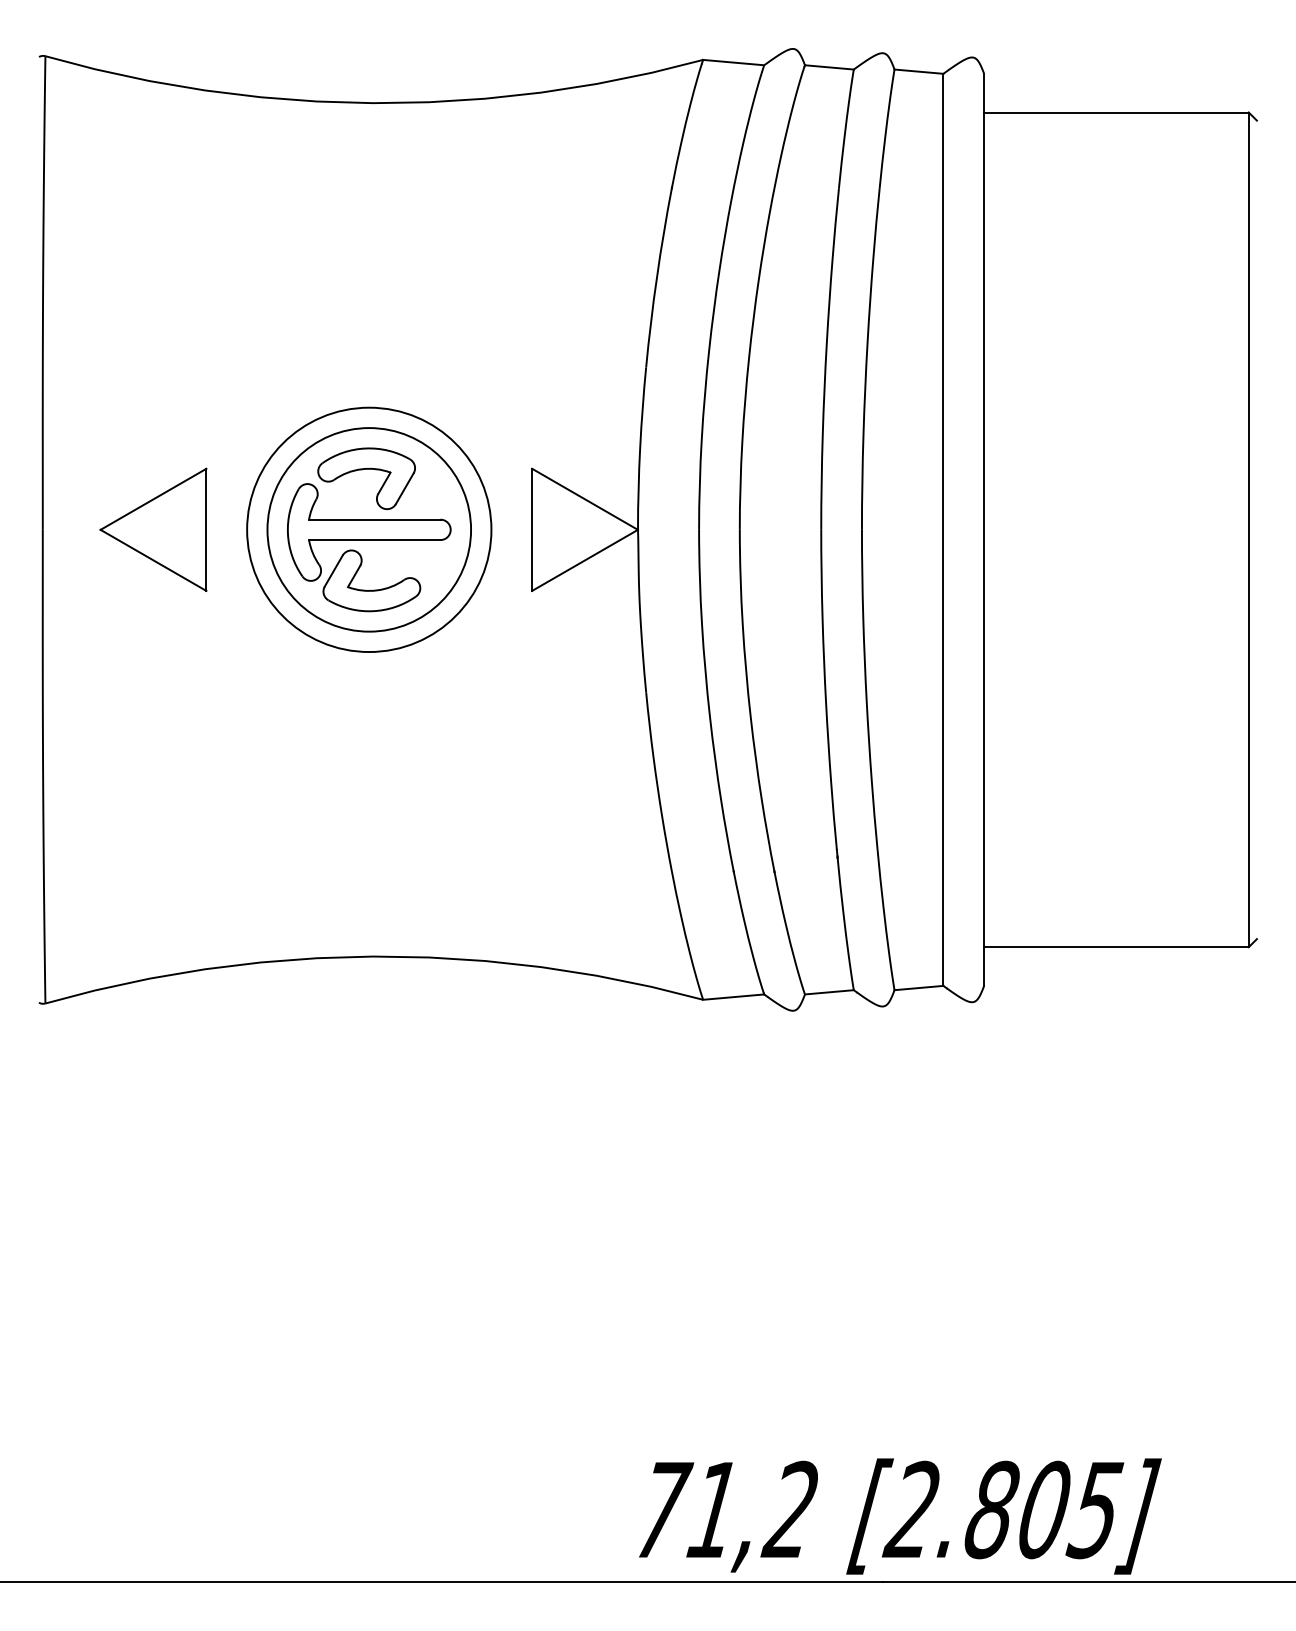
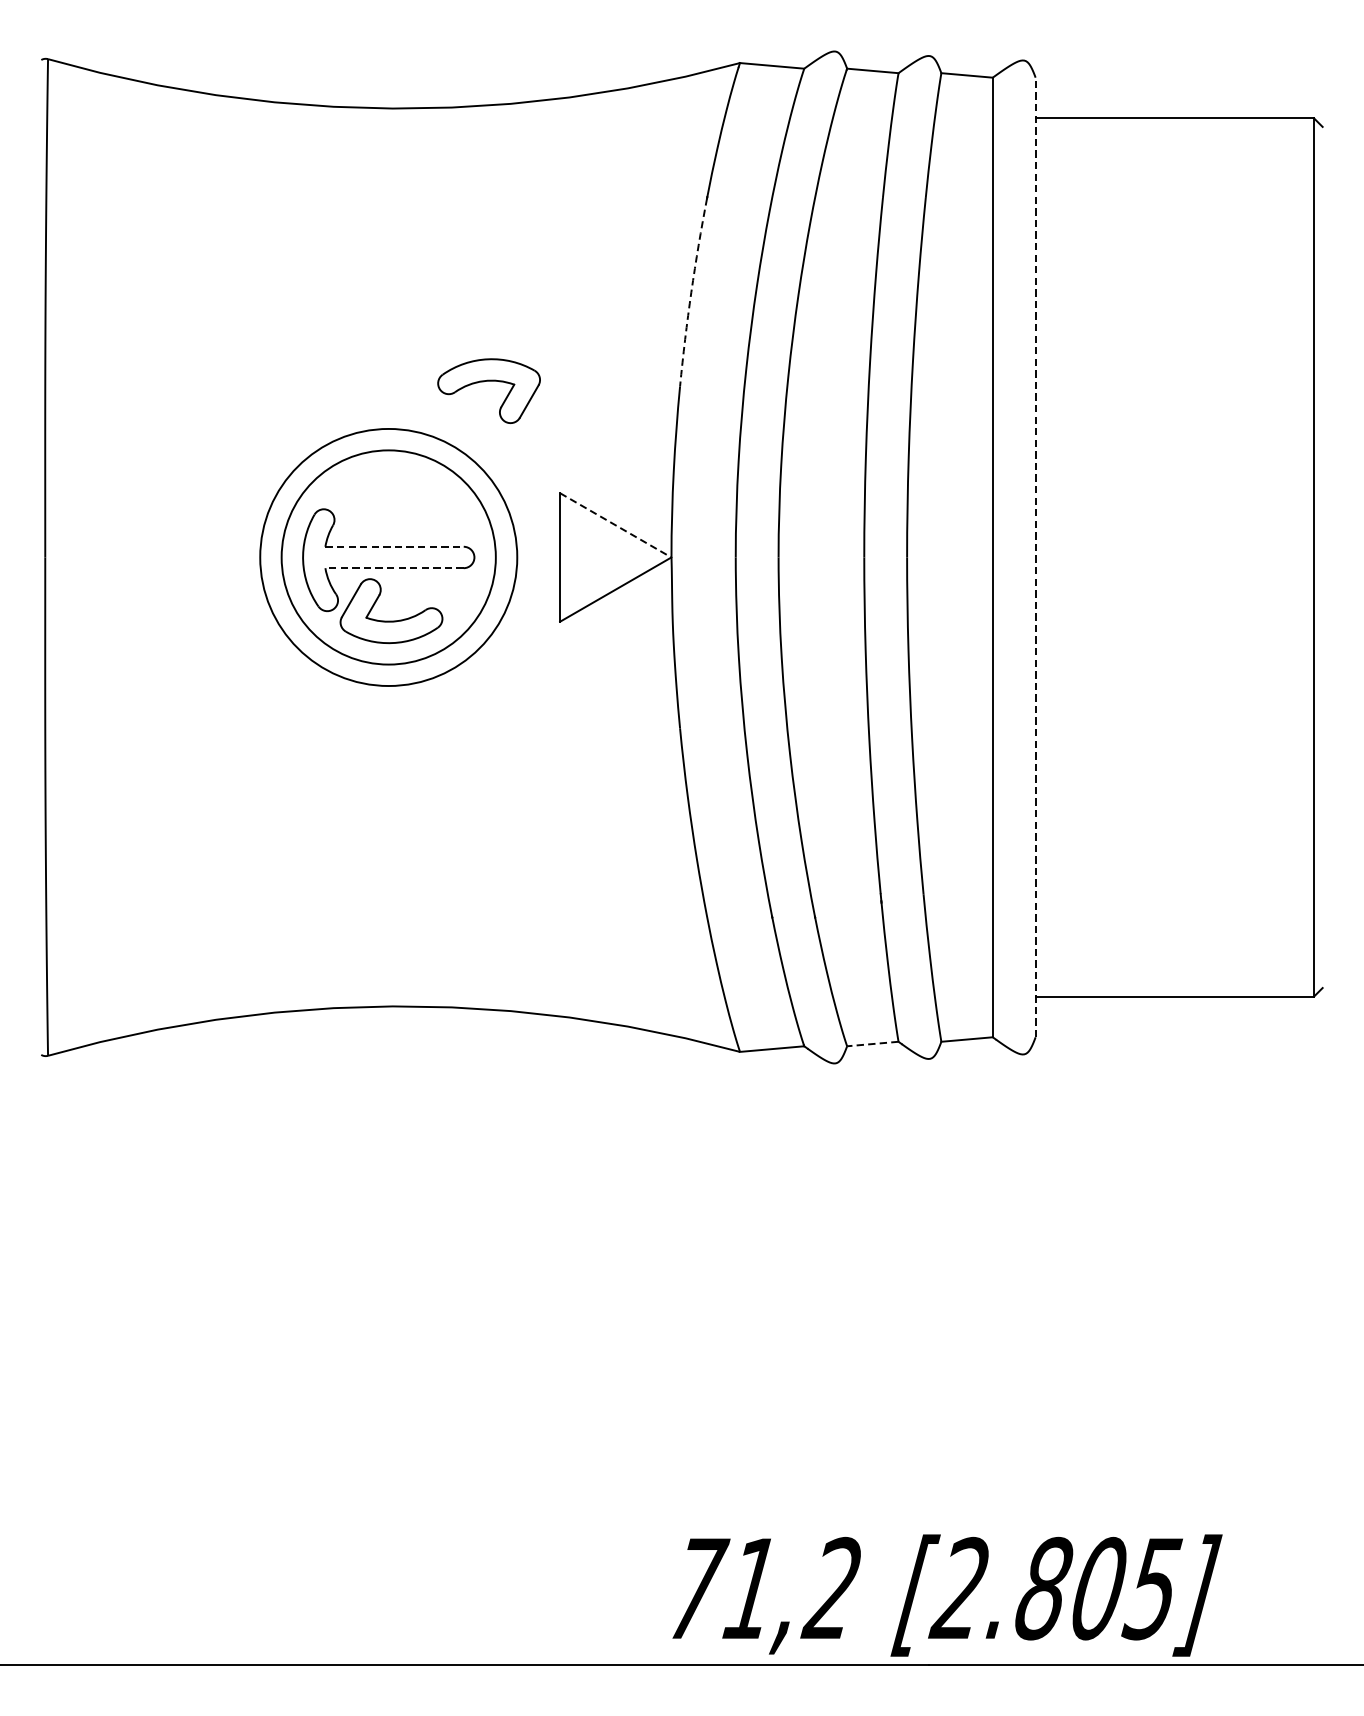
arc: (656, 277) -> (690, 291), solid -> dashed
part: (362, 470) -> (484, 382), moved
line: (585, 499) -> (616, 525), solid -> dashed
line: (374, 519) -> (394, 546), solid -> dashed
part: (153, 529) -> (161, 557), removed
line: (984, 529) -> (1036, 557), solid -> dashed
line: (374, 540) -> (394, 568), solid -> dashed
line: (829, 992) -> (872, 1044), solid -> dashed

